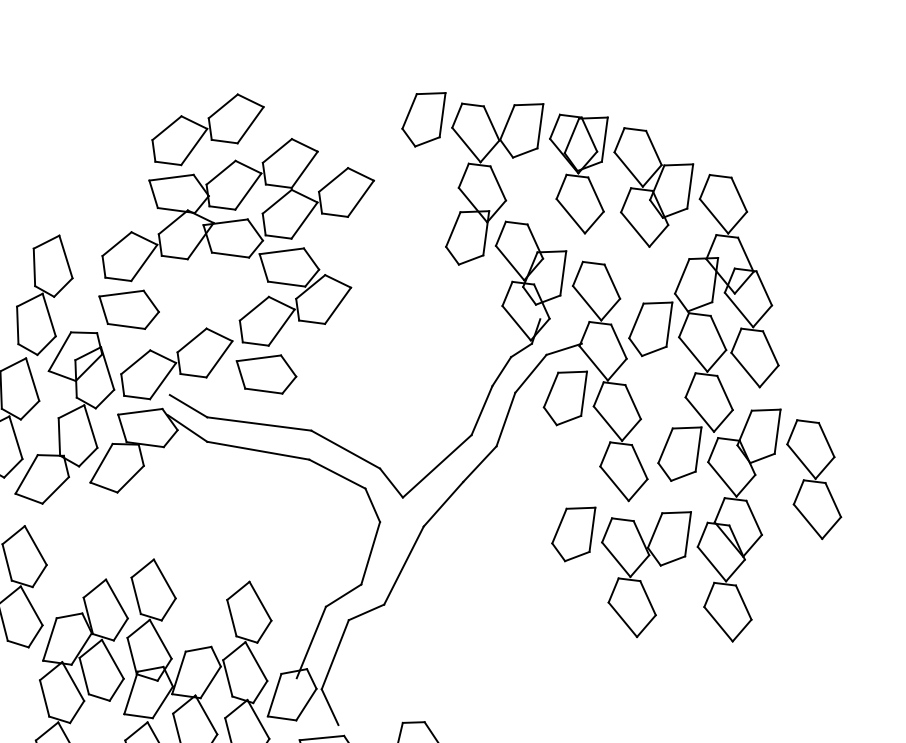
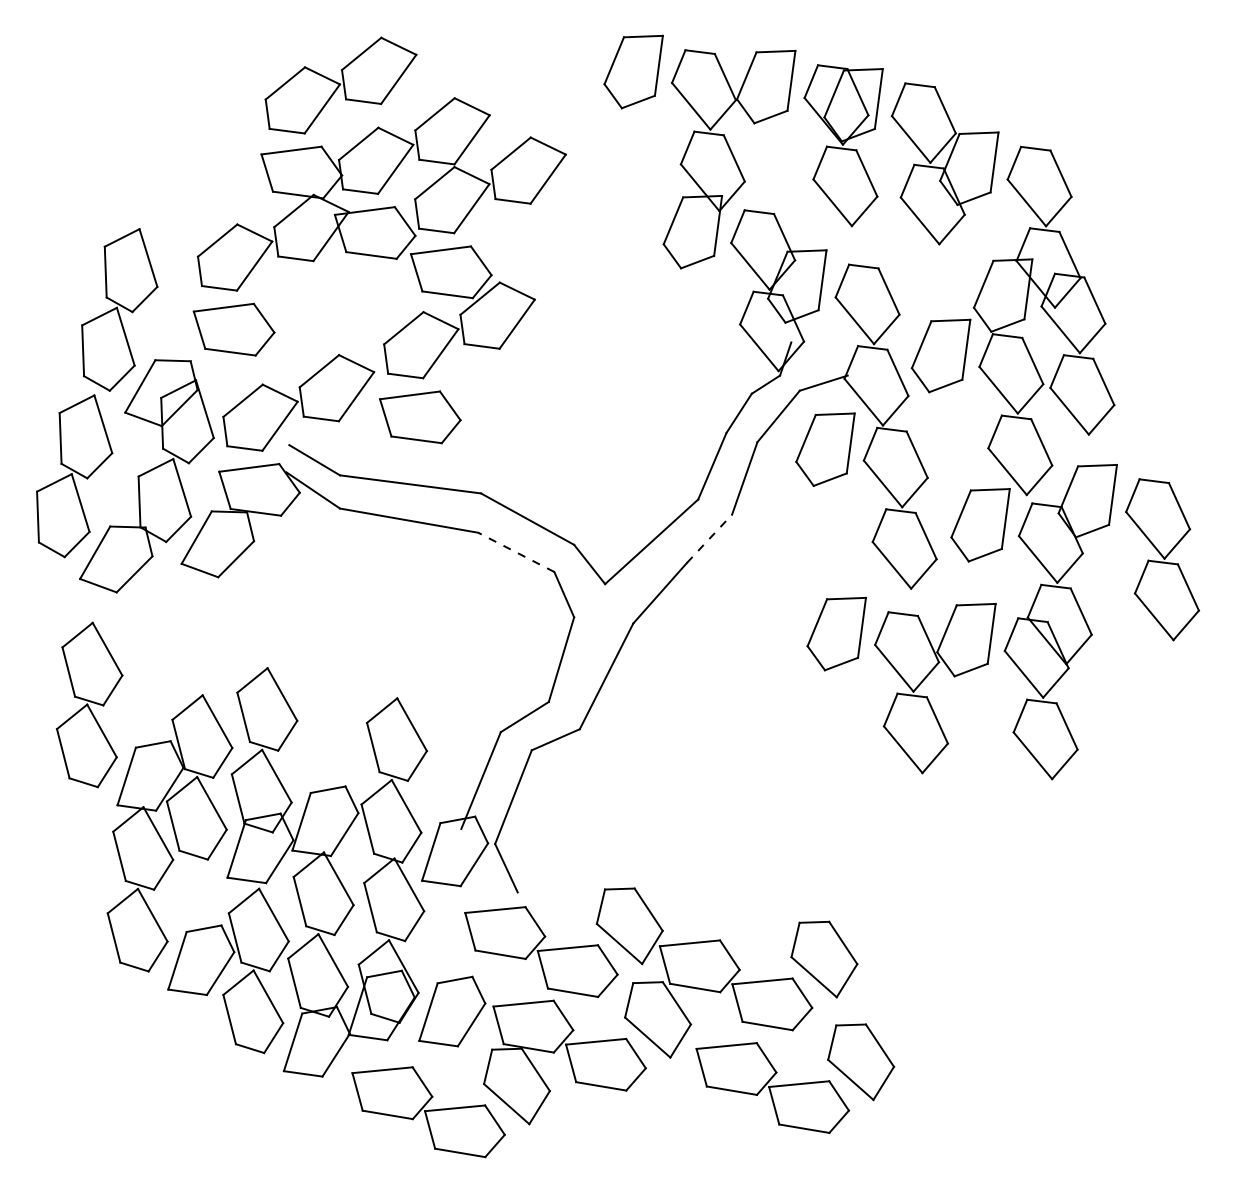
line: (479, 463) -> (709, 538), solid -> dashed
line: (337, 474) -> (516, 552), solid -> dashed

